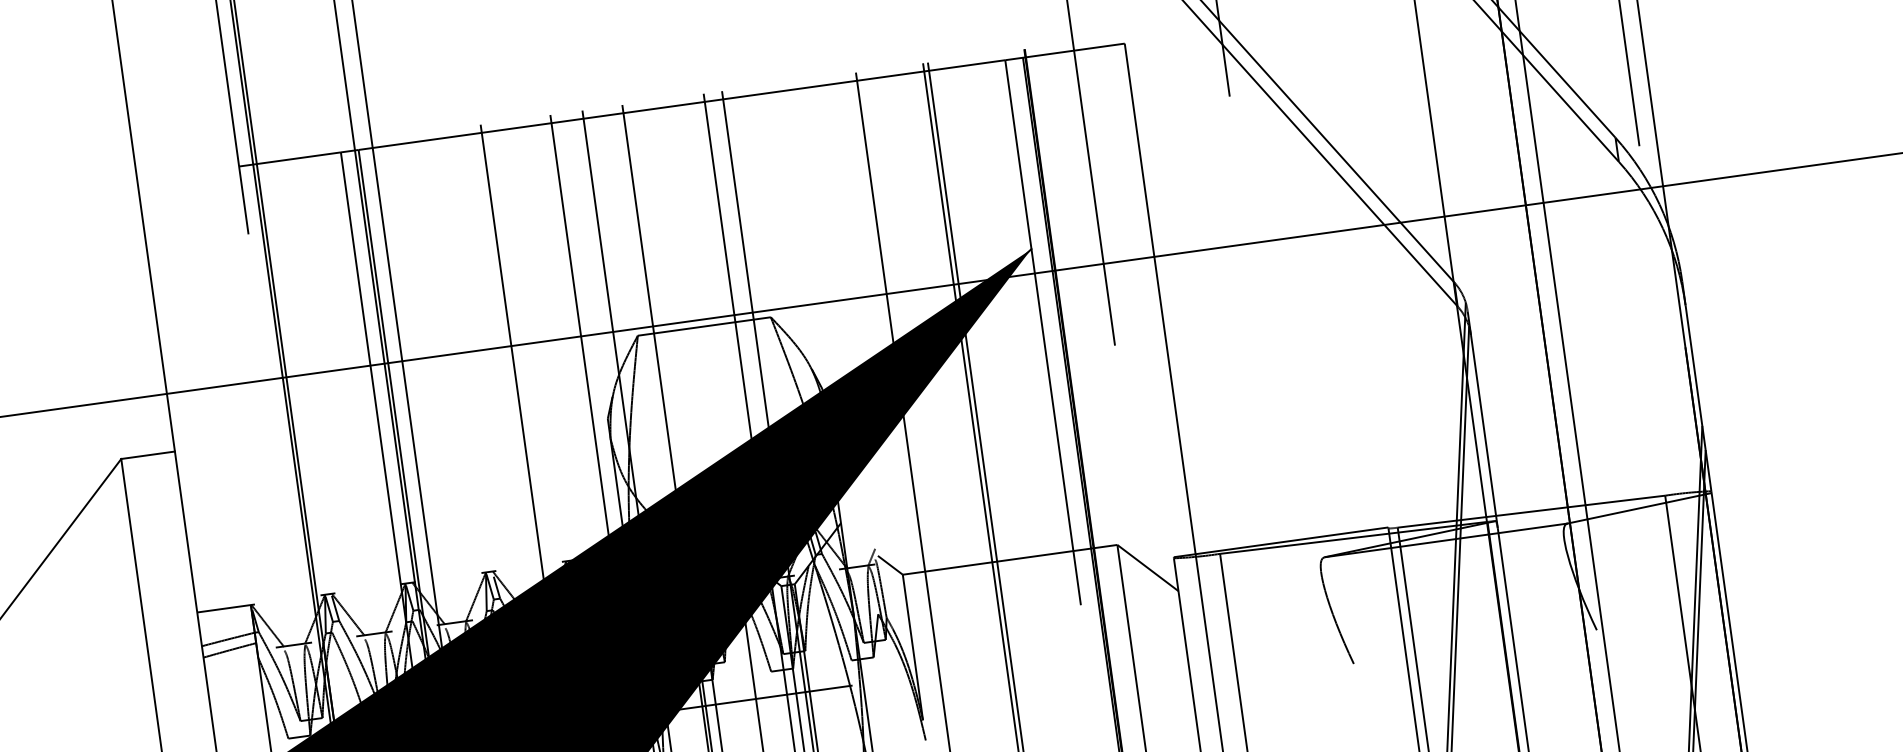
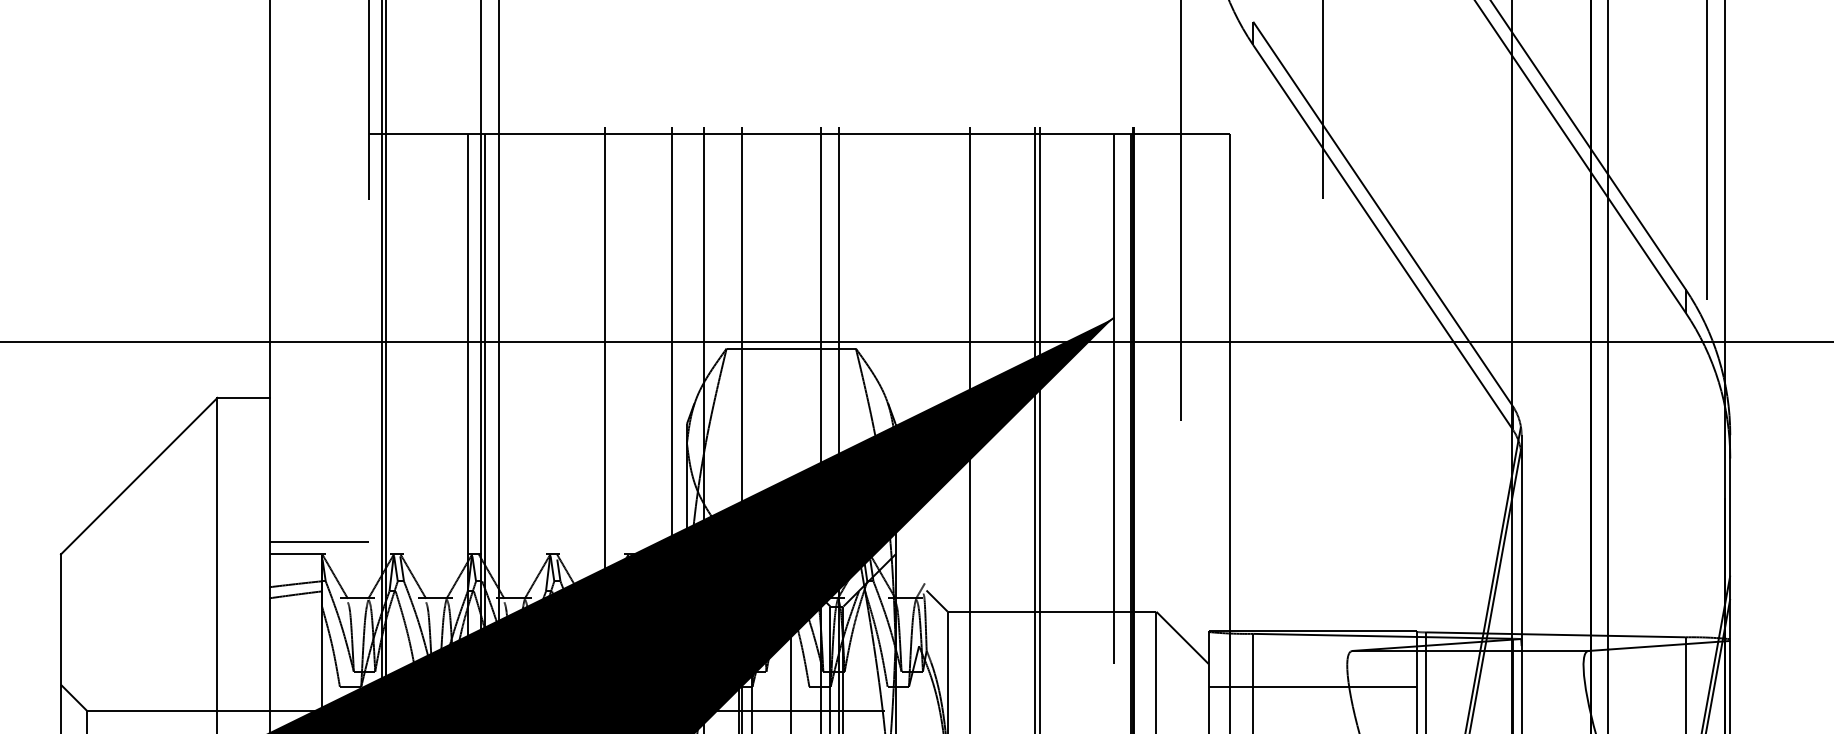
line: (245, 592) -> (318, 541), added
line: (1288, 600) -> (1312, 687), added

